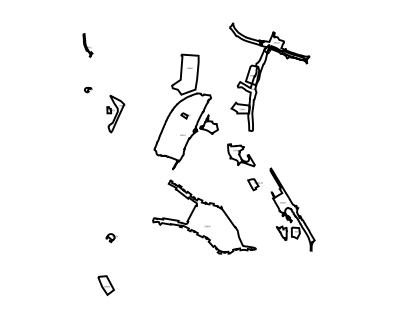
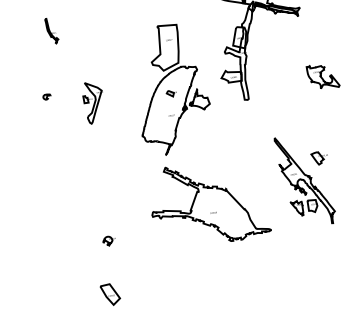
part: (88, 90) -> (47, 97), moved
part: (241, 155) -> (323, 76), moved
part: (254, 184) -> (319, 158), moved

